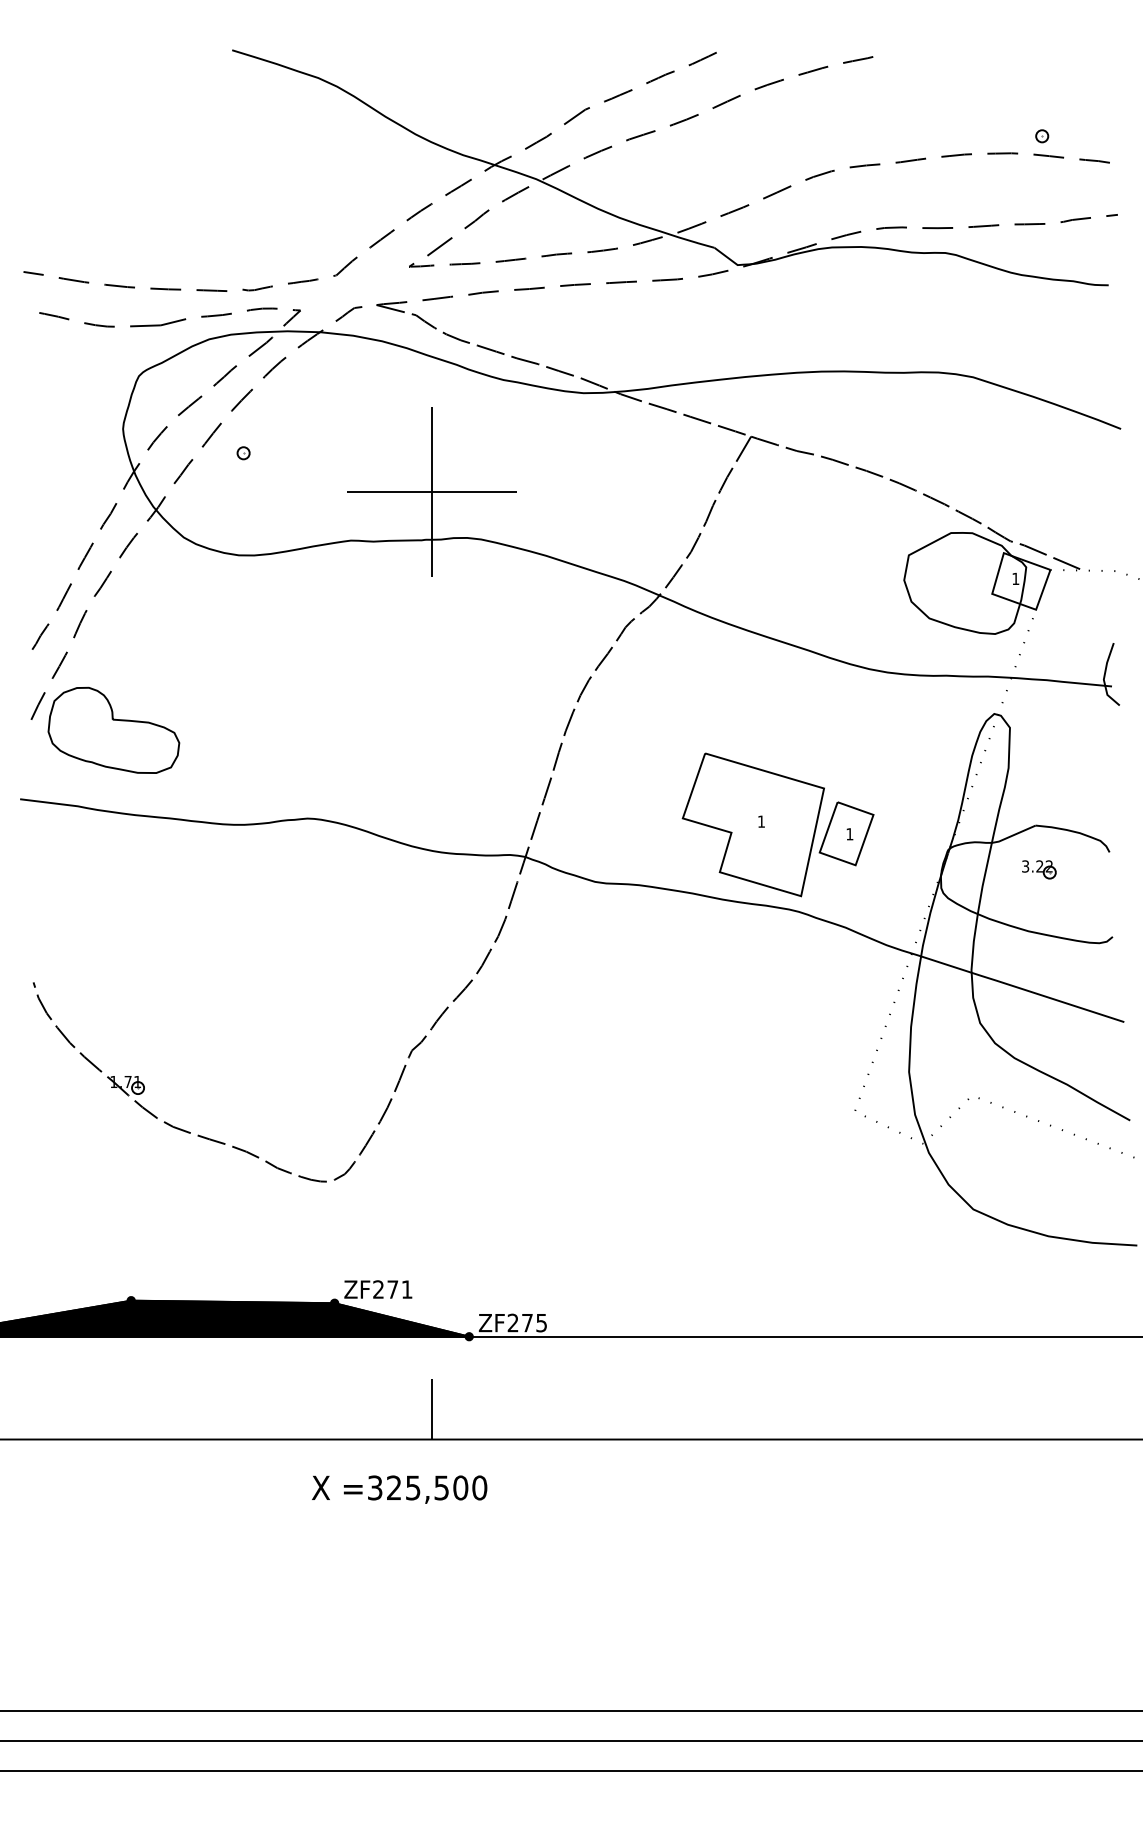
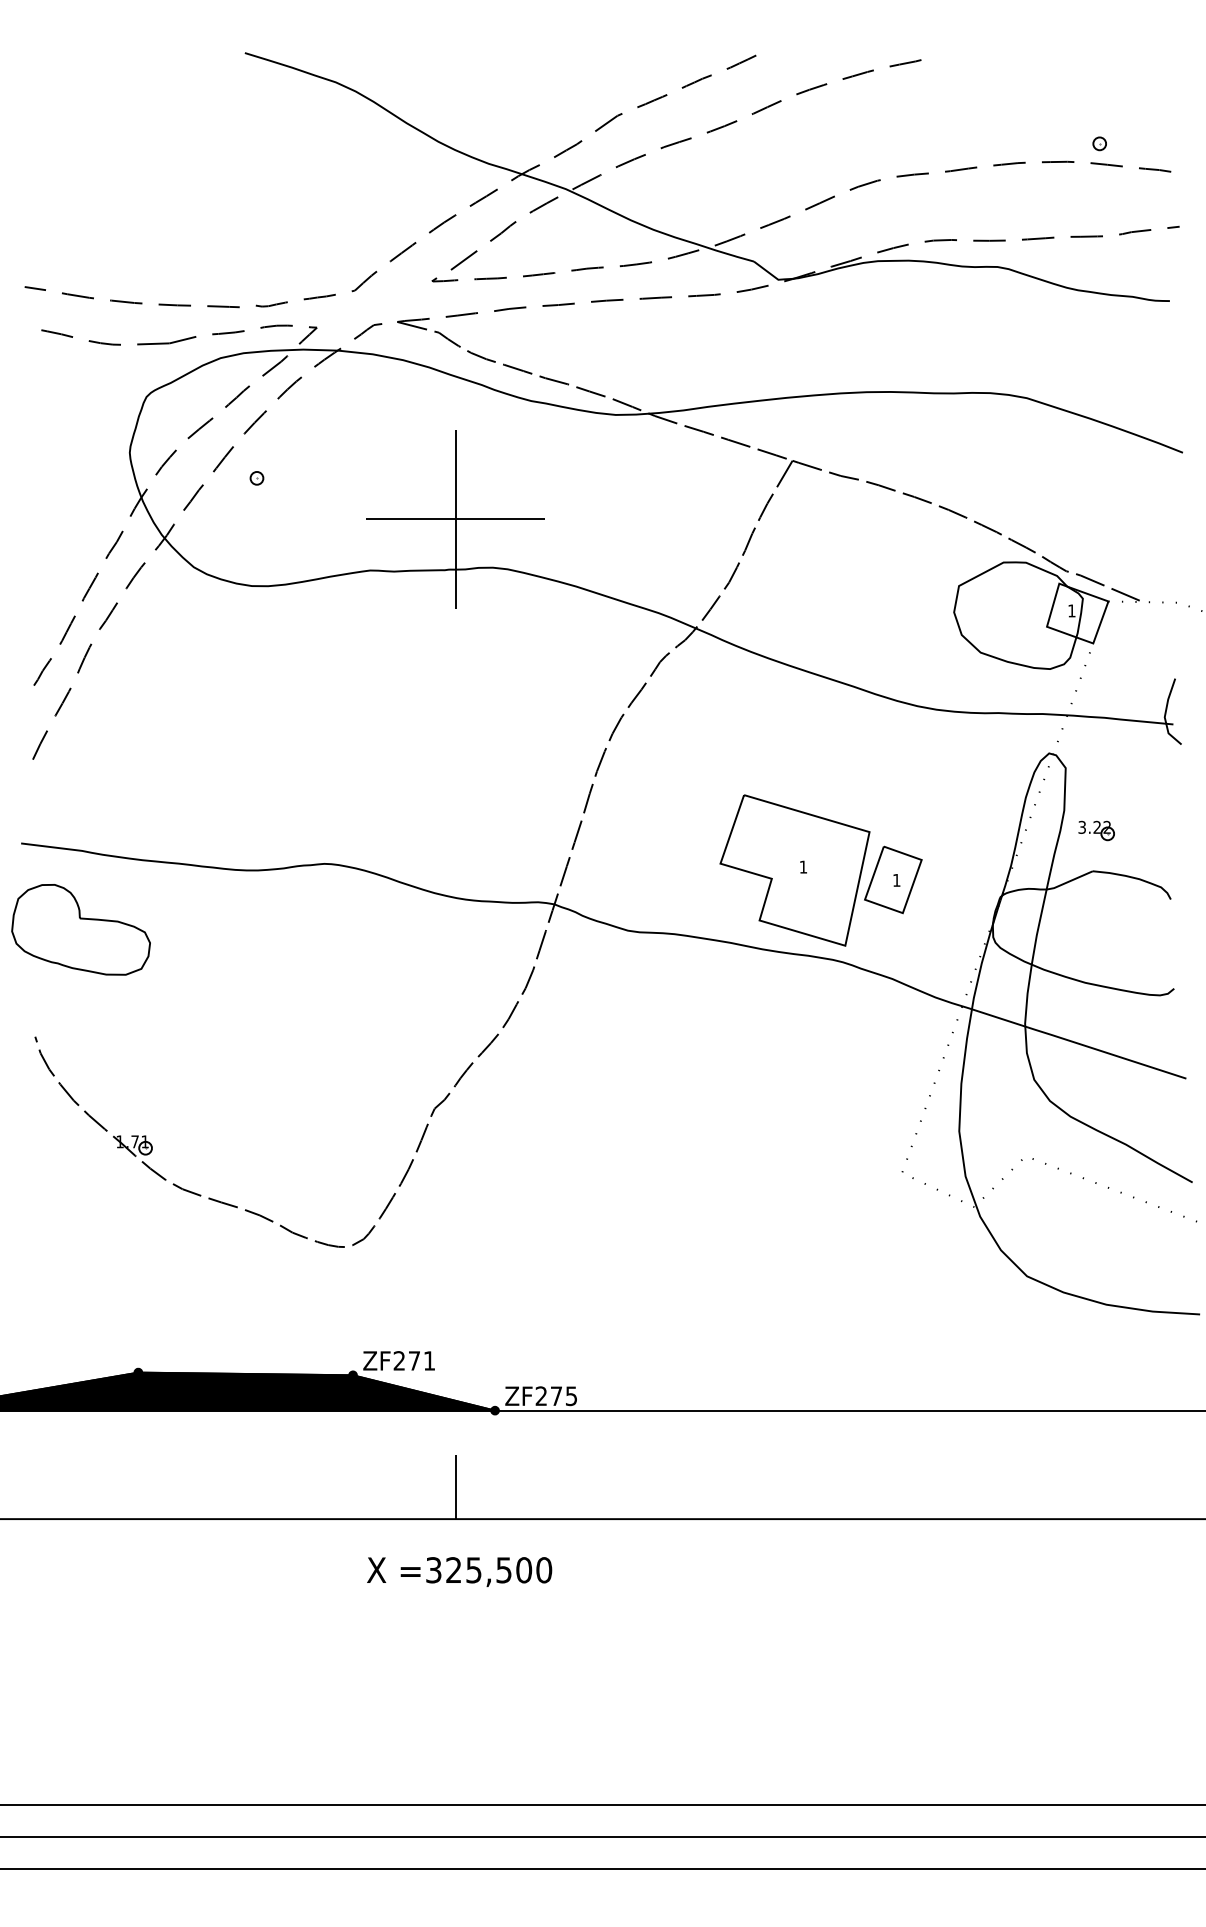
part: (113, 730) -> (80, 929), moved
part: (1039, 869) -> (1096, 830), moved
text: (399, 1490) -> (459, 1572), moved

